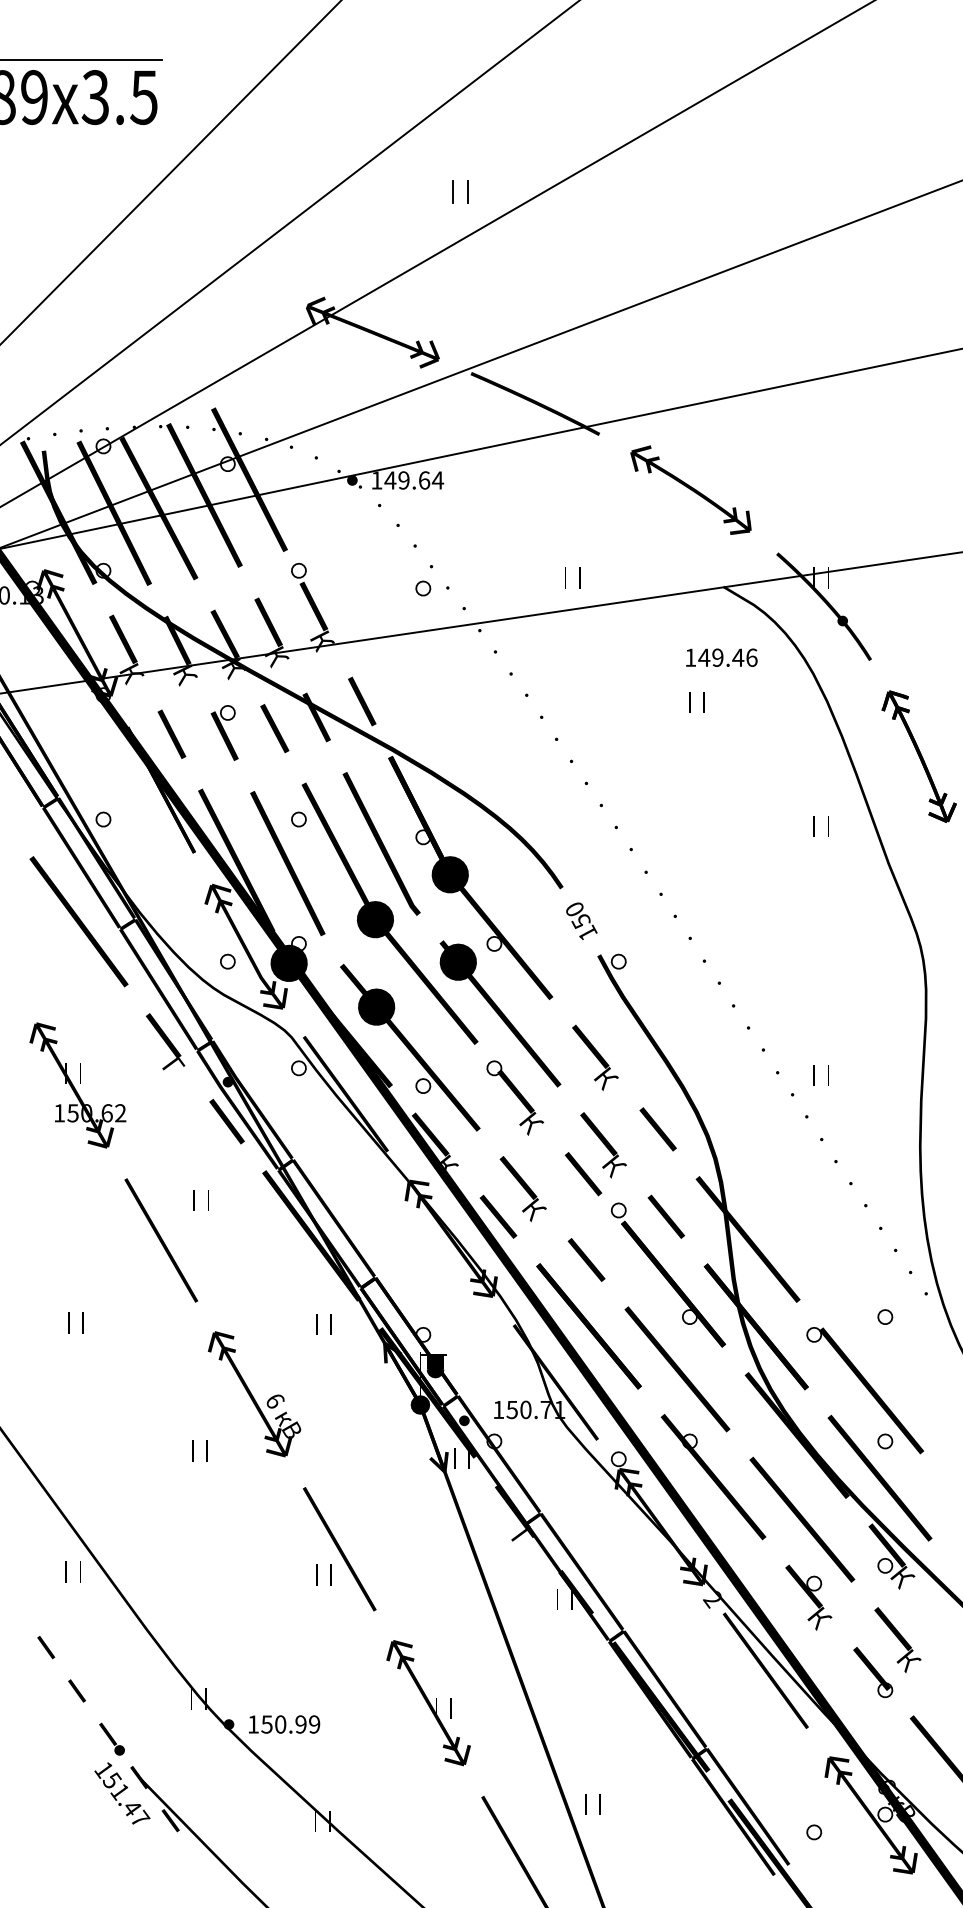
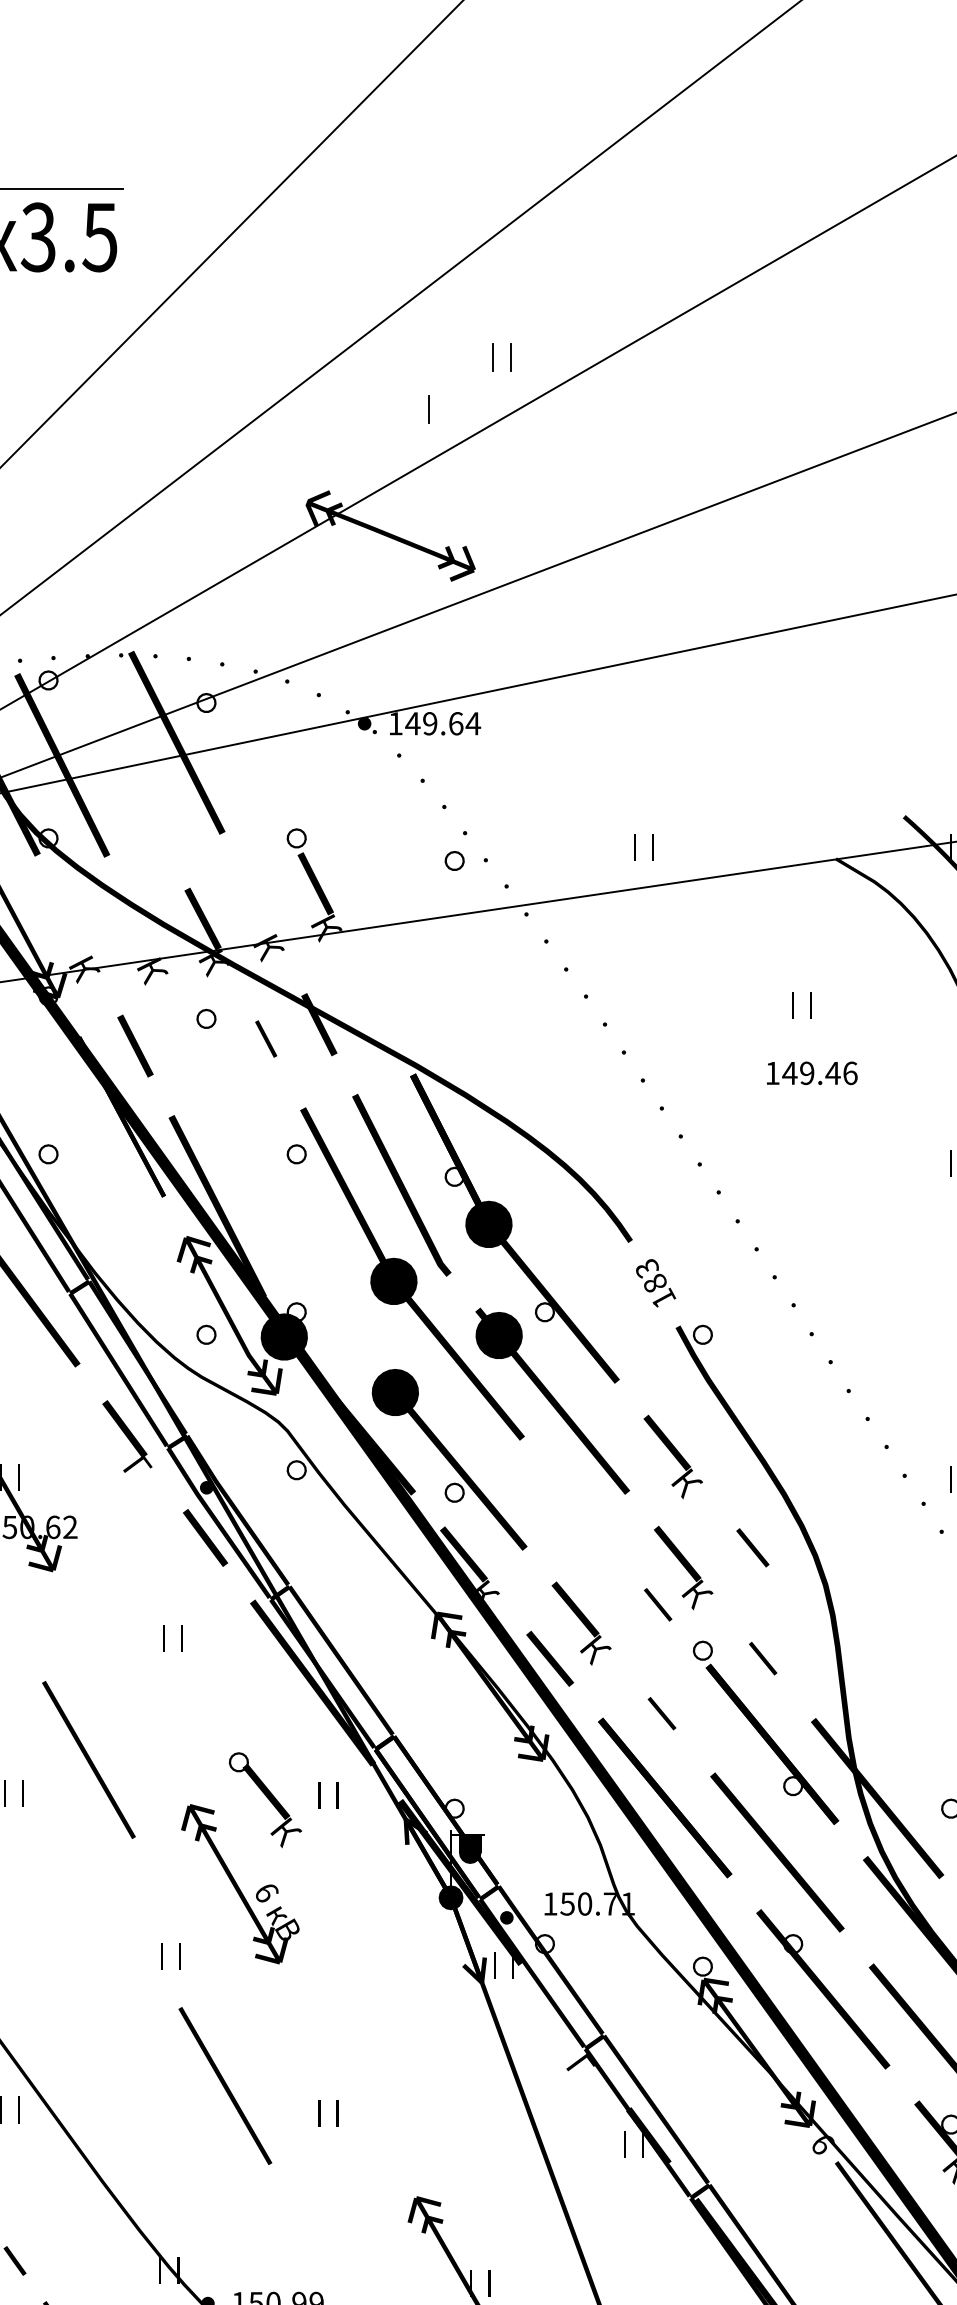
line: (402, 232) -> (428, 408), added
fill: (535, 403) -> (597, 625), removed
fill: (249, 479) -> (233, 722), removed
part: (690, 489) -> (793, 735), removed
fill: (158, 508) -> (118, 759), removed
fill: (268, 622) -> (258, 904), removed
fill: (122, 639) -> (72, 925), removed
fill: (177, 640) -> (142, 926), removed
text: (721, 657) -> (811, 1072), moved
part: (362, 701) -> (377, 1004), removed
part: (274, 728) -> (265, 1038), size x0.6
fill: (224, 736) -> (202, 1048), removed
part: (287, 863) -> (282, 1210), removed
text: (578, 915) -> (651, 1276), 150 -> 183
fill: (358, 985) -> (372, 1365), removed
fill: (345, 1093) -> (355, 1502), removed
text: (515, 1097) -> (265, 1799), moved
part: (657, 1129) -> (752, 1547), size x0.7
part: (583, 1174) -> (658, 1605), size x0.6
part: (665, 1216) -> (762, 1658), size x0.6
fill: (747, 1239) -> (866, 1687), removed
line: (160, 1240) -> (87, 1760), moved
part: (586, 1259) -> (661, 1713), size x0.6
fill: (756, 1326) -> (877, 1798), removed
fill: (555, 1381) -> (622, 1867), removed
fill: (512, 1507) -> (567, 2027), removed
line: (339, 1549) -> (225, 2086), moved
text: (712, 1599) -> (821, 2144), 2 -> 6

